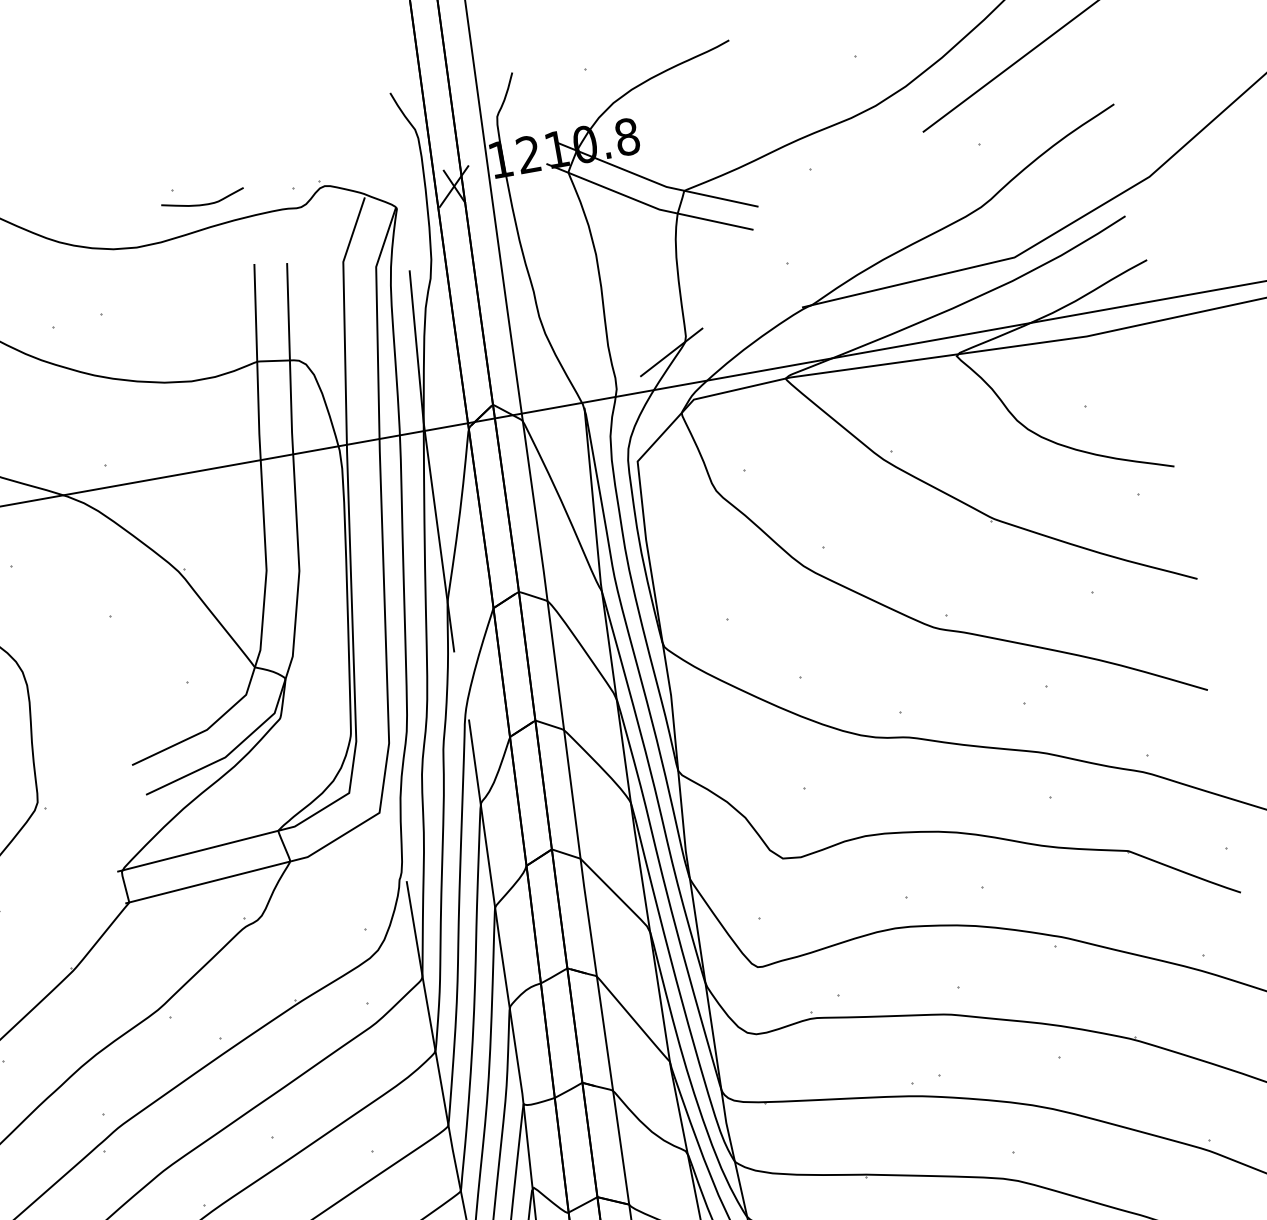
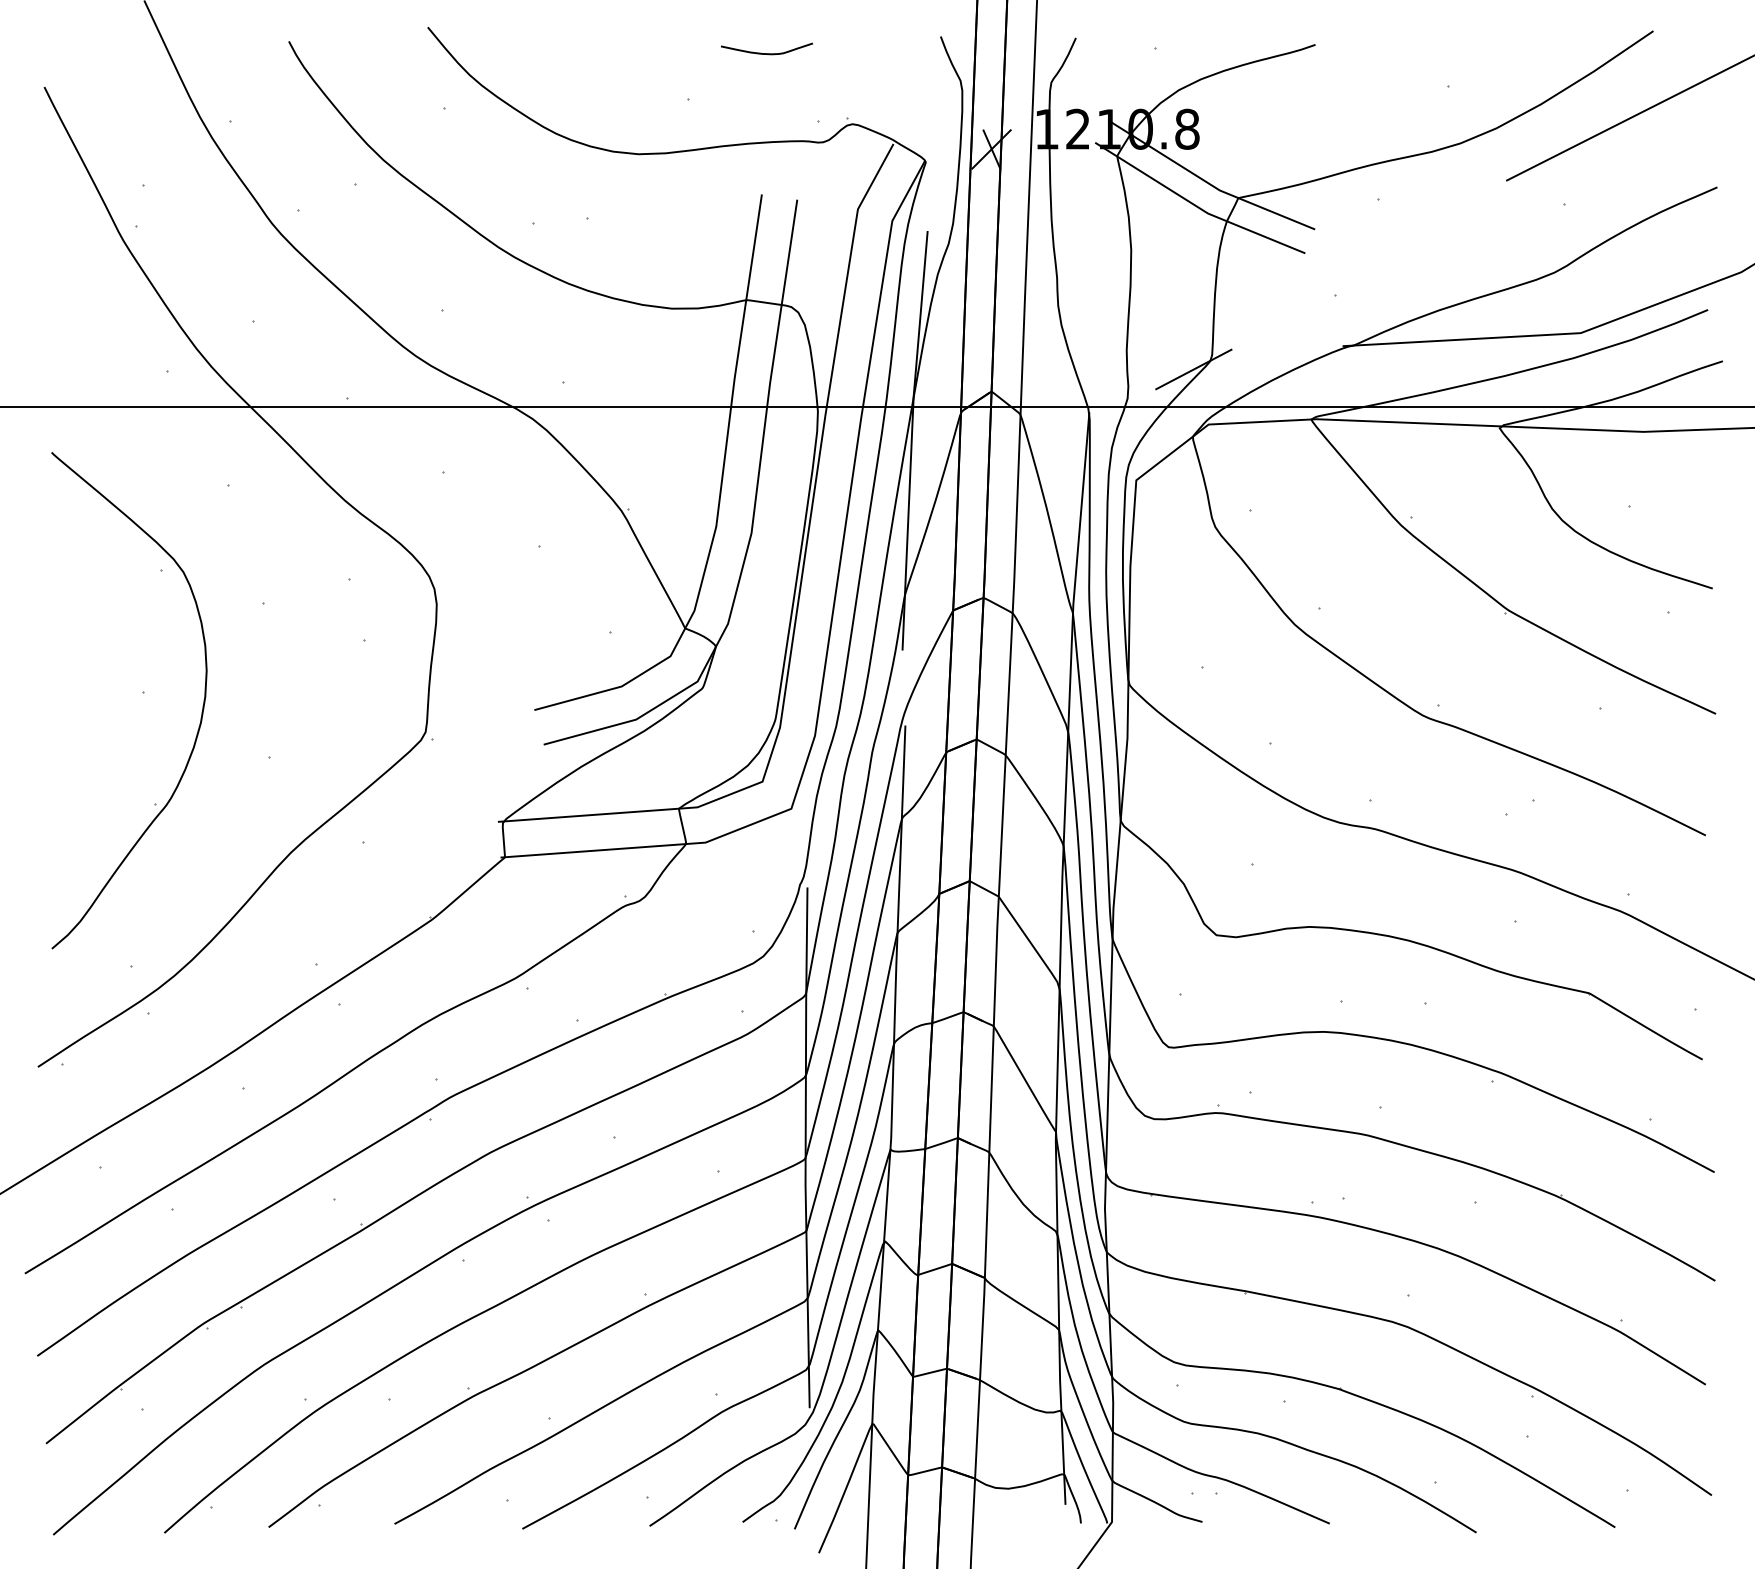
curve: (203, 204) -> (766, 53), moved

